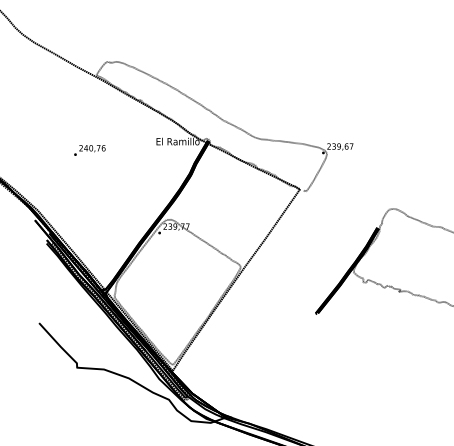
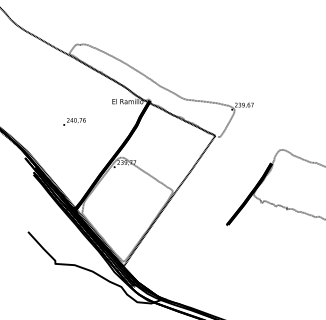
text: (89, 149) -> (74, 121), moved

